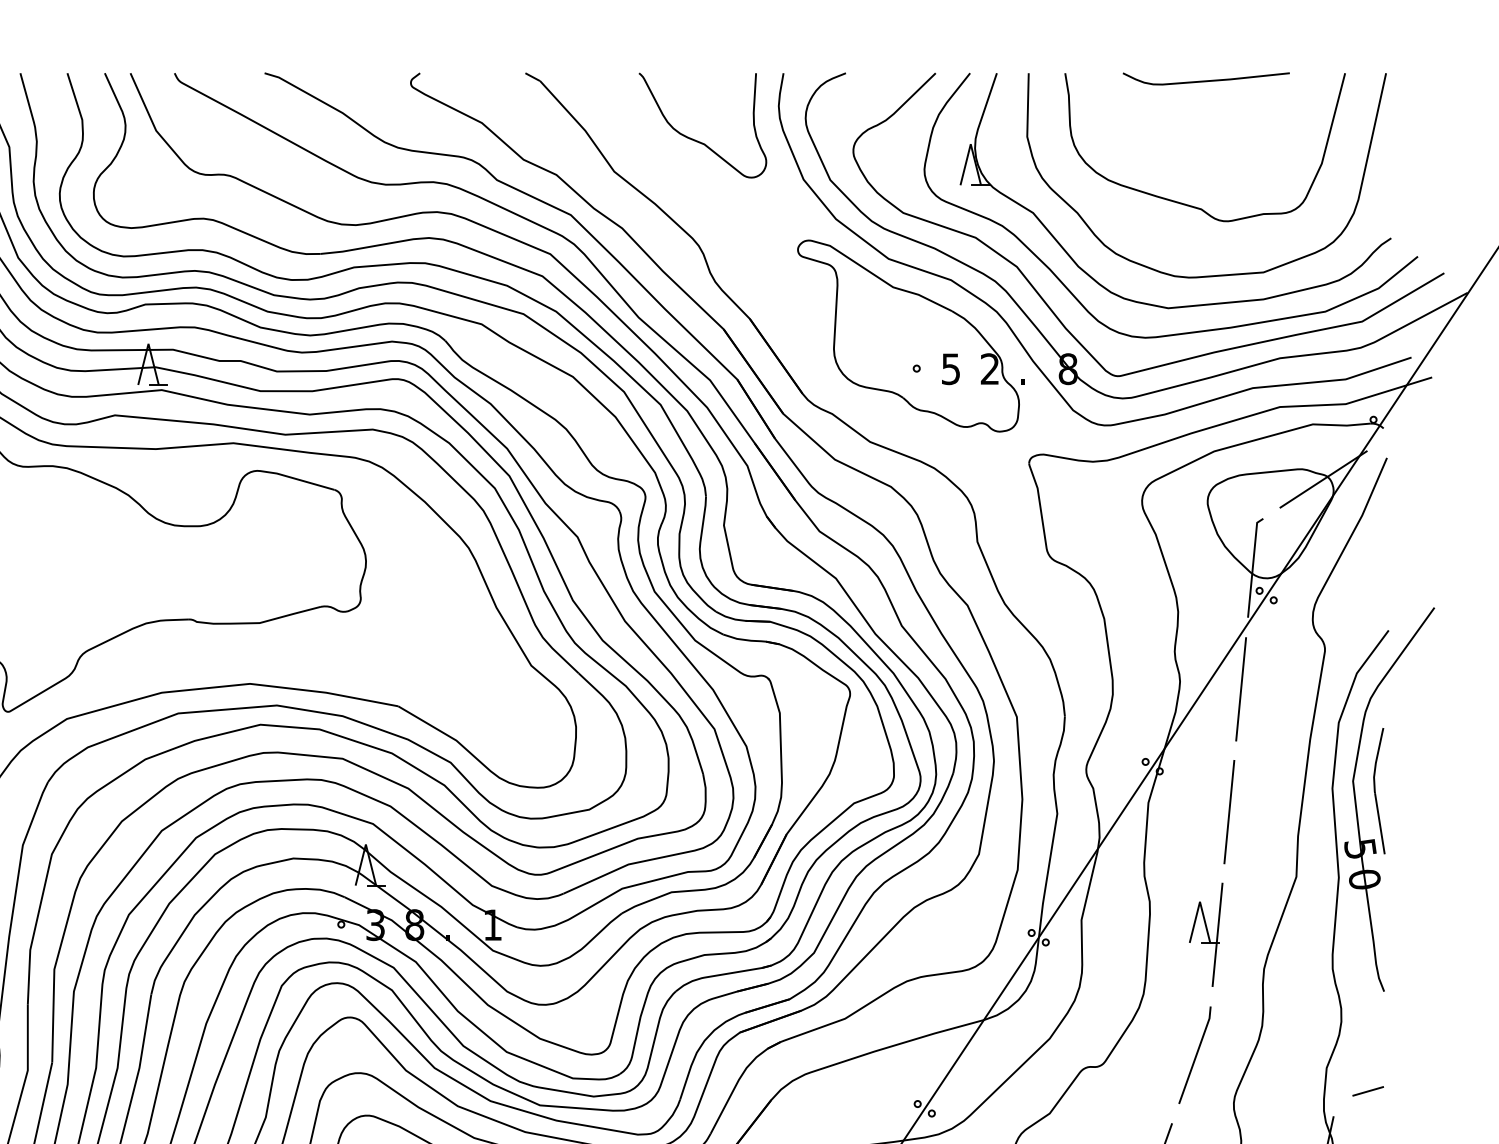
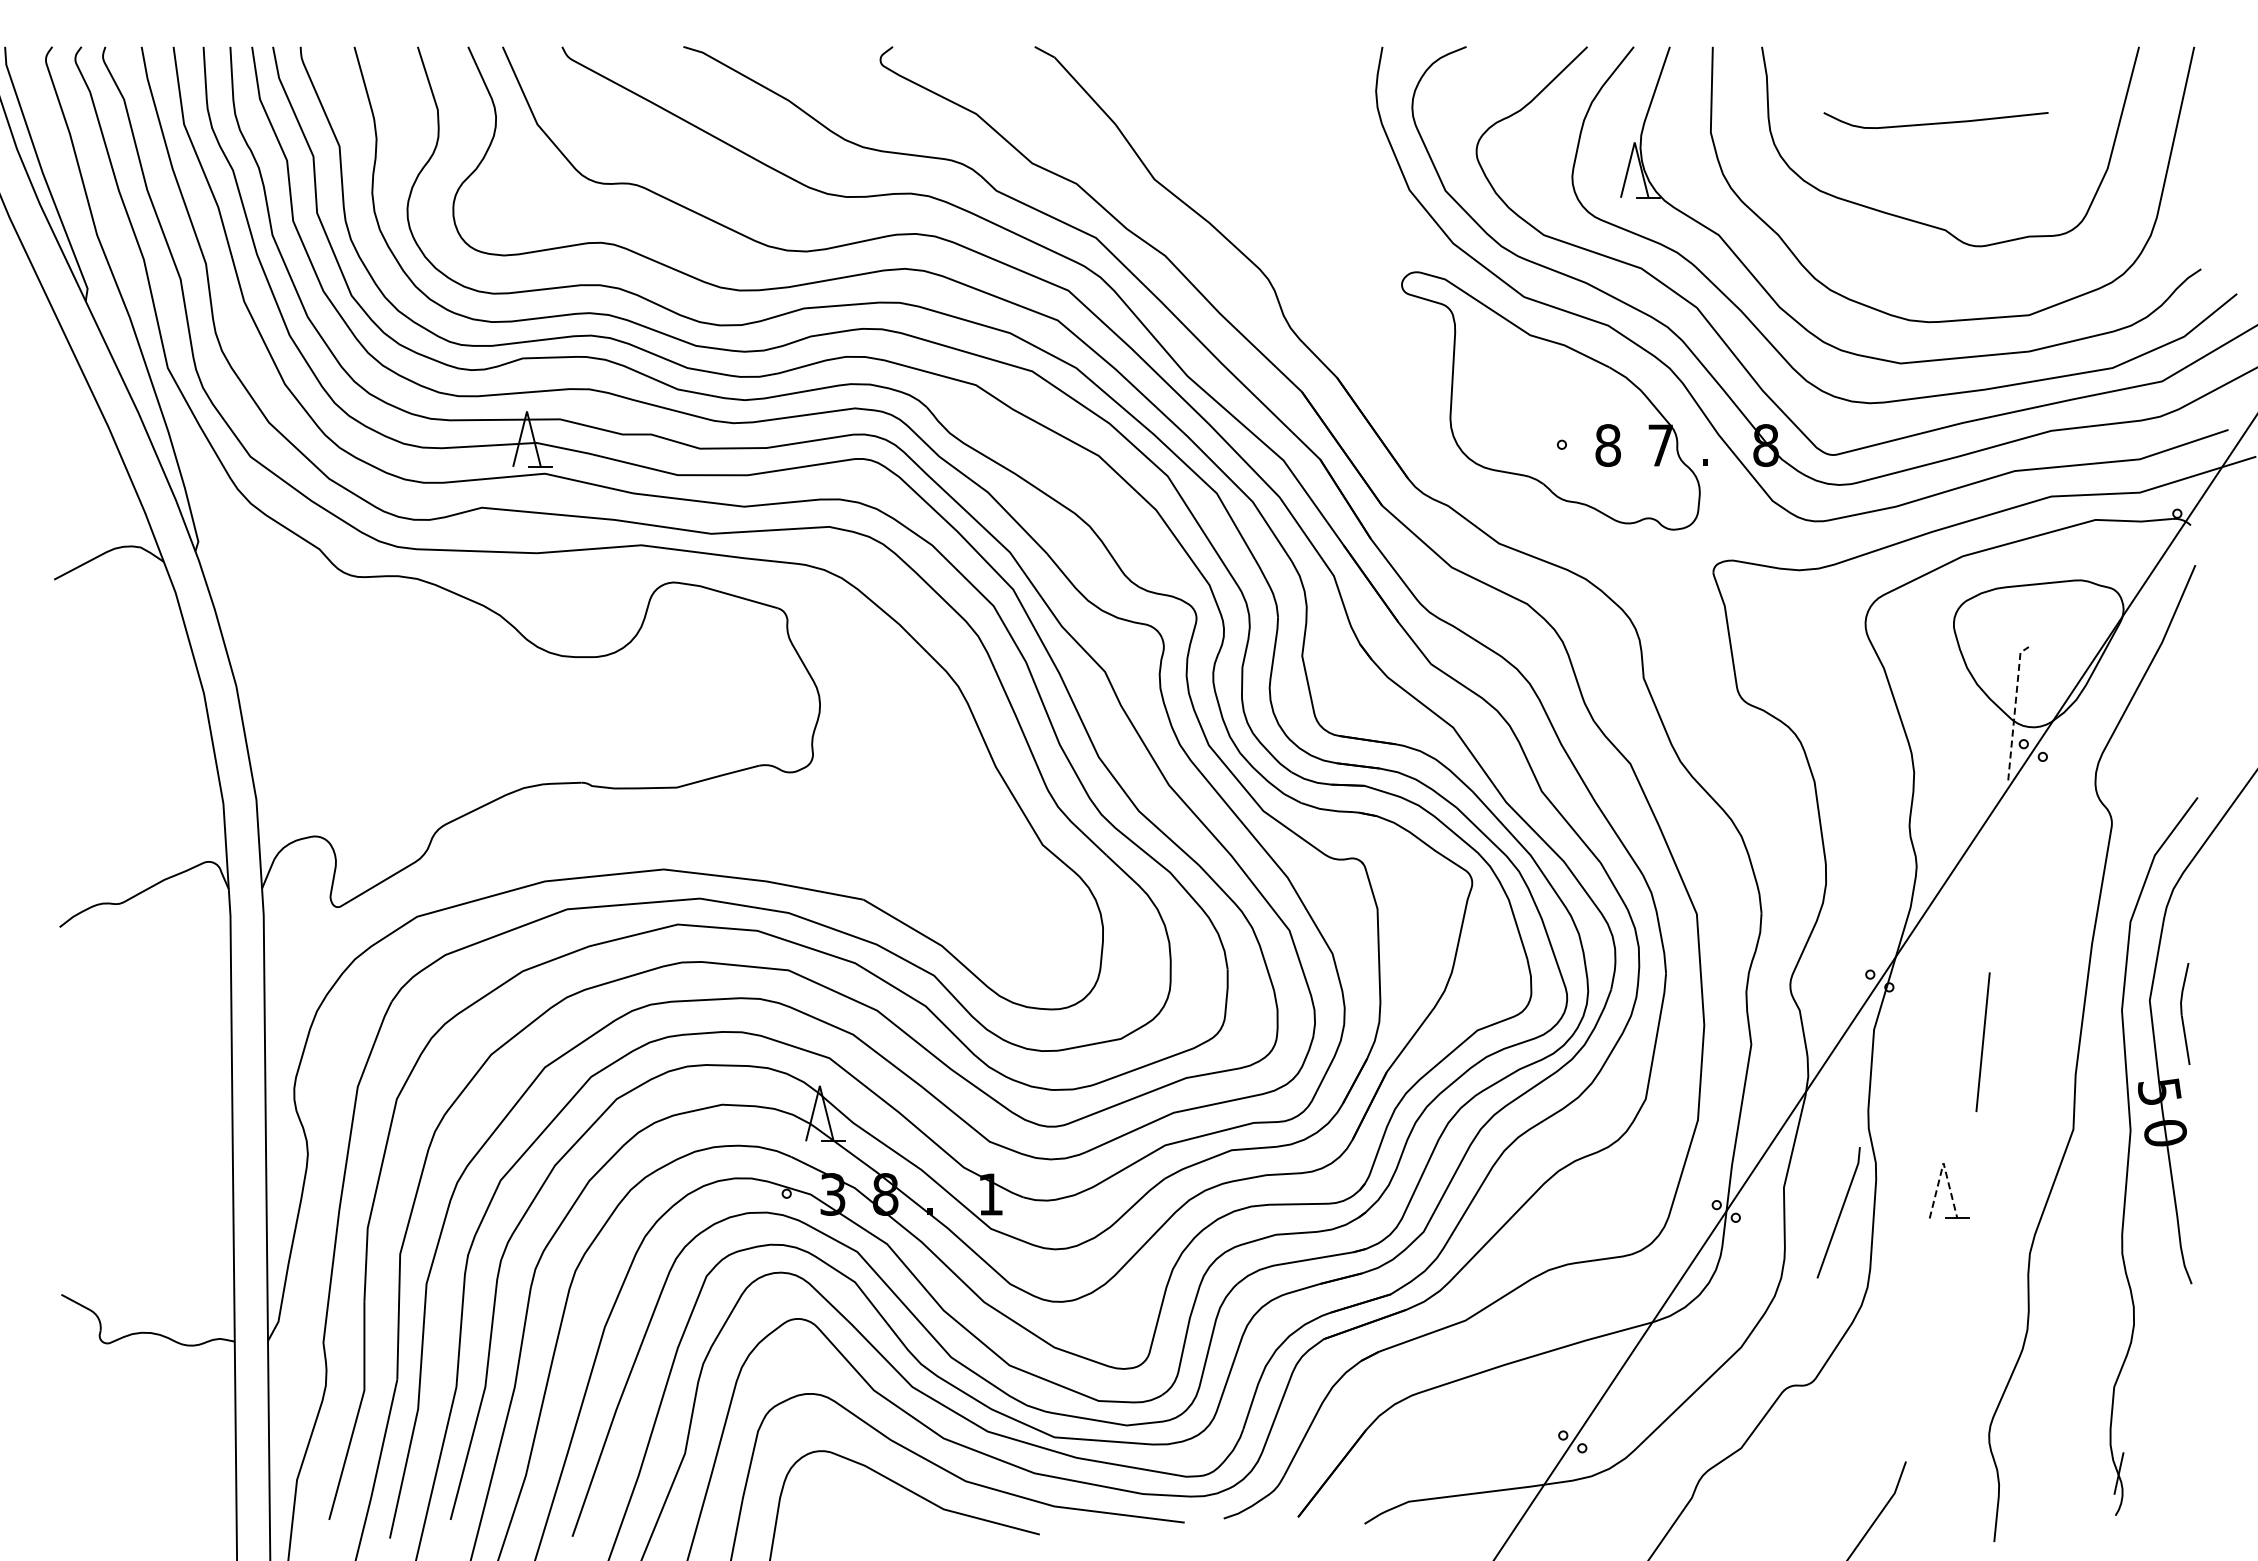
curve: (1205, 80) -> (1935, 122), moved
curve: (697, 140) -> (1266, 137), removed
text: (951, 369) -> (1608, 445), 5 -> 8
text: (989, 369) -> (1660, 445), 2 -> 7
line: (1323, 479) -> (2110, 593), removed
line: (1252, 565) -> (2014, 710), solid -> dashed
line: (1240, 689) -> (1998, 876), removed
part: (1379, 790) -> (2185, 1013), size x0.6
line: (1199, 902) -> (1943, 1163), solid -> dashed
line: (1217, 934) -> (1966, 1207), removed
line: (1195, 1055) -> (1839, 1212), moved
line: (1368, 1091) -> (2170, 1418), removed

